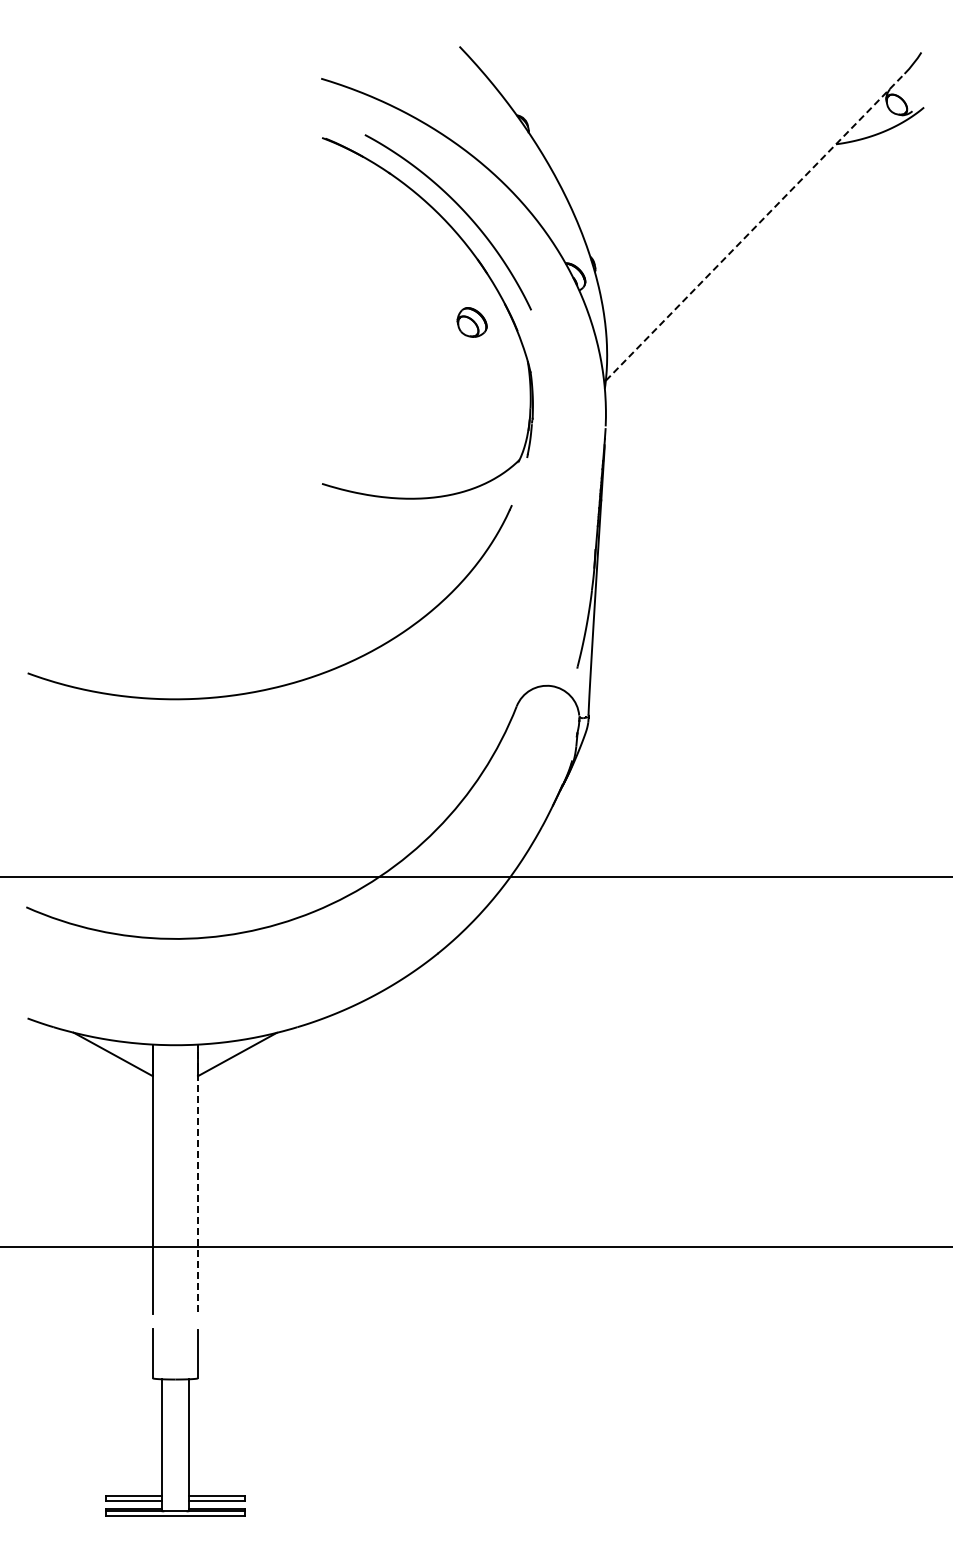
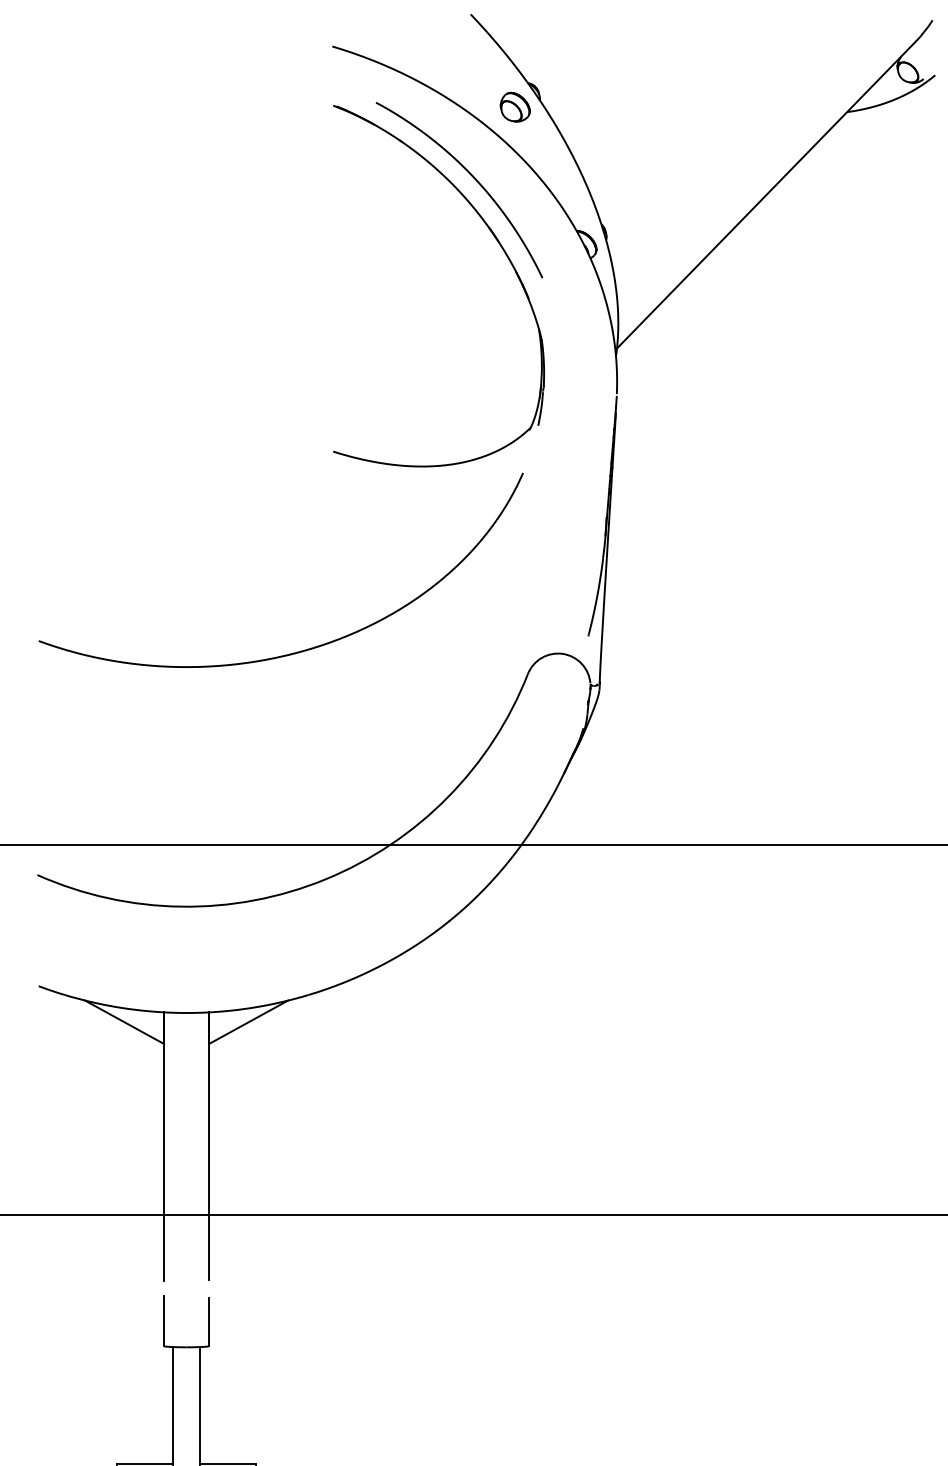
line: (755, 226) -> (766, 194), dashed -> solid
part: (471, 322) -> (514, 107), moved
line: (197, 1178) -> (208, 1146), dashed -> solid

